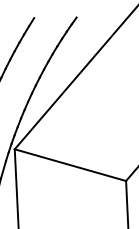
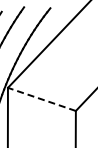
line: (69, 165) -> (41, 99), solid -> dashed

